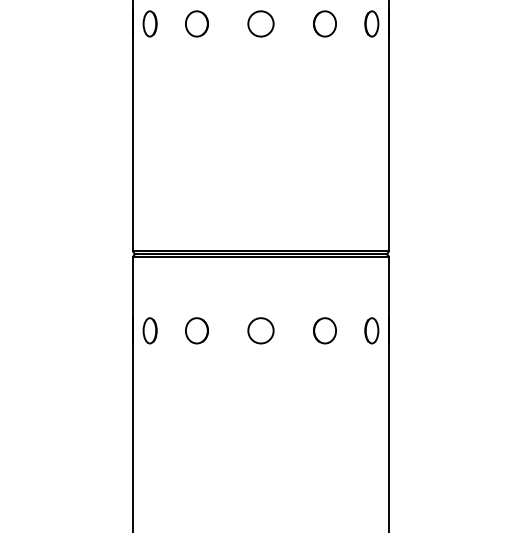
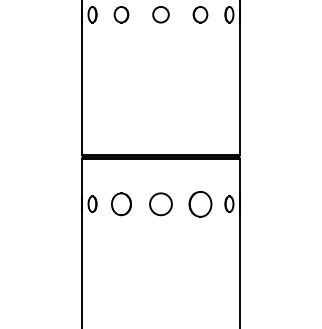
part: (197, 329) -> (121, 203), size x1.4
circle: (260, 329) -> (160, 203), size x1.4
part: (324, 329) -> (200, 203), size x1.6

